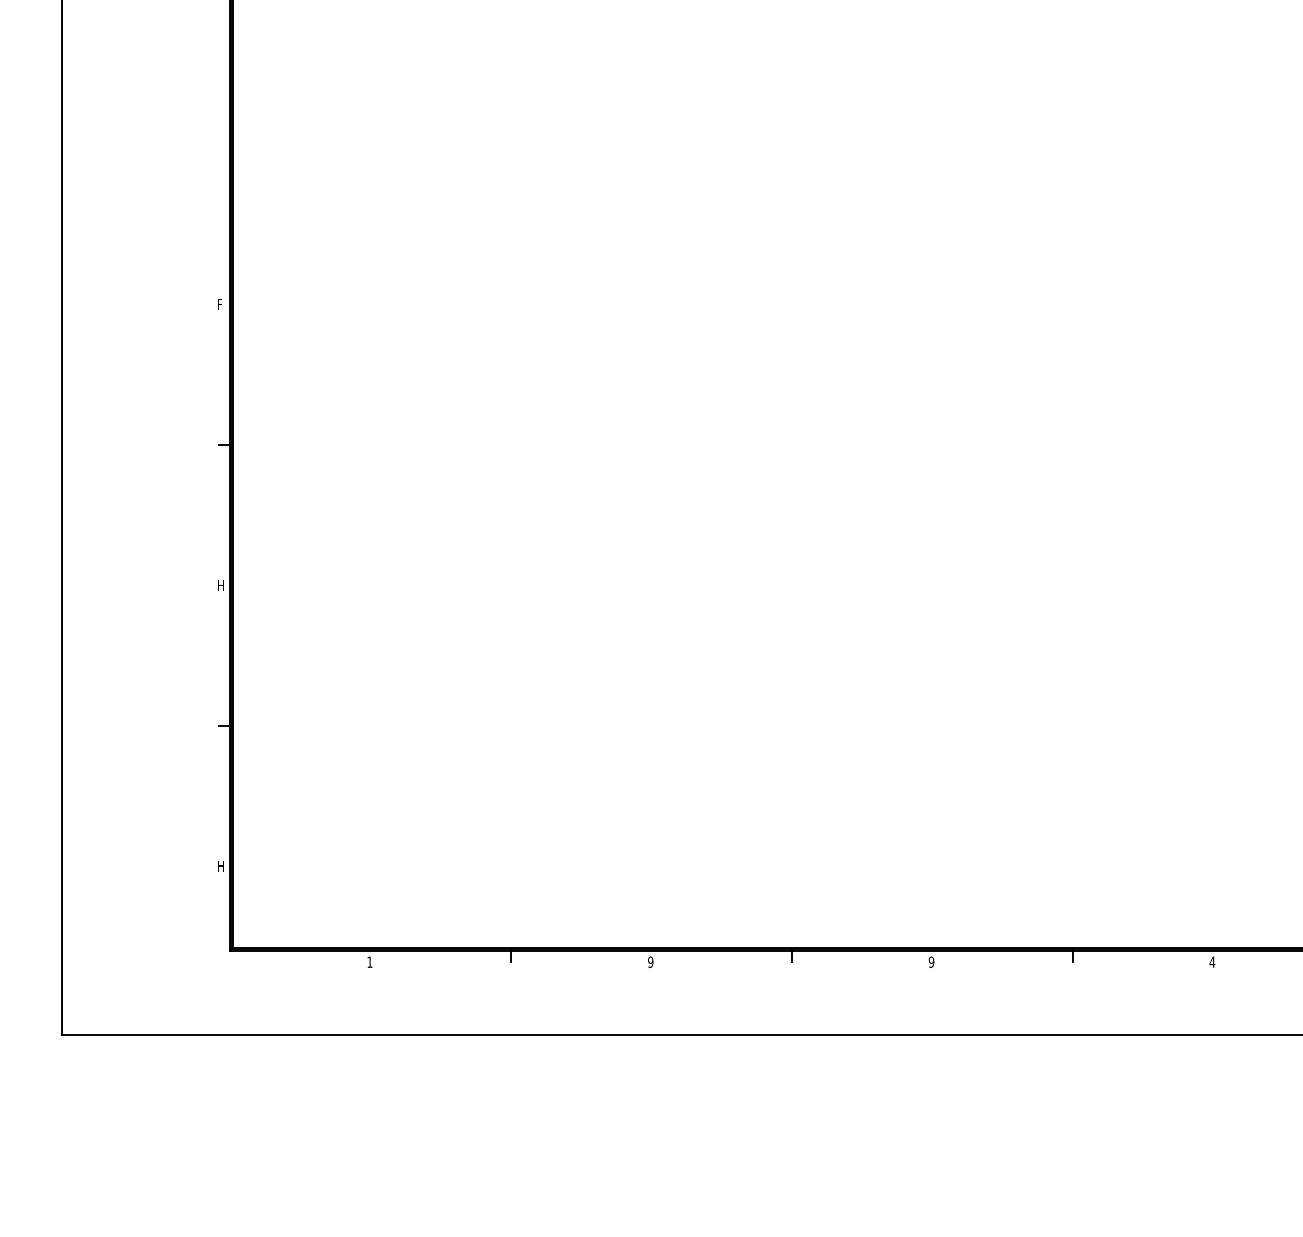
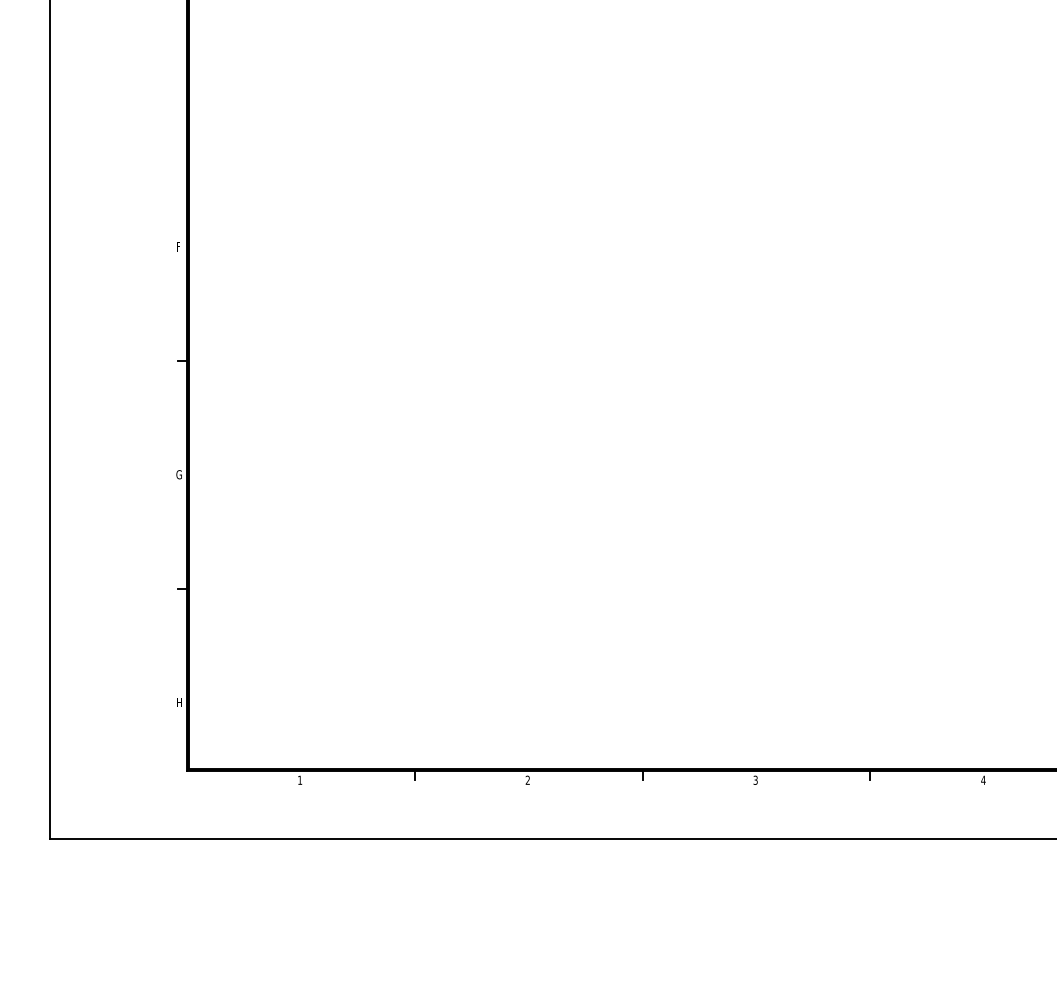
text: (220, 585) -> (178, 474), H -> G
text: (650, 961) -> (527, 779), 9 -> 2
text: (931, 961) -> (755, 779), 9 -> 3

